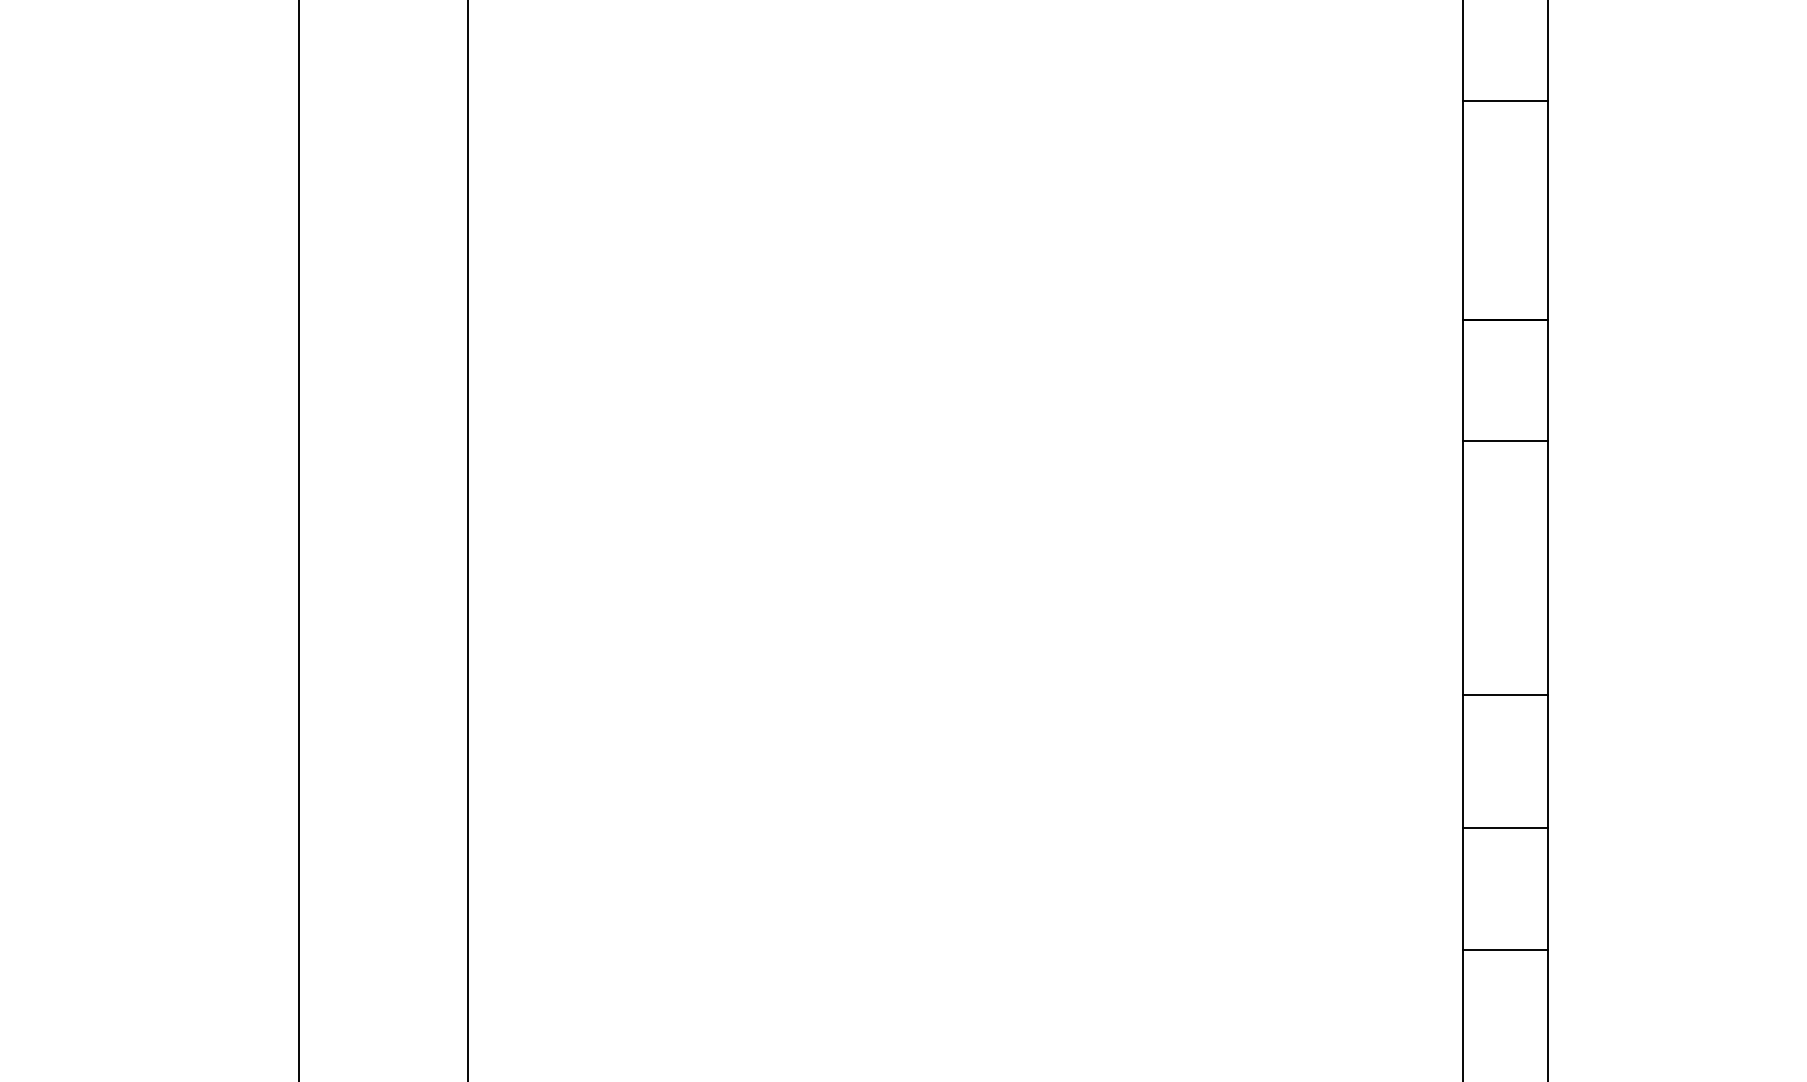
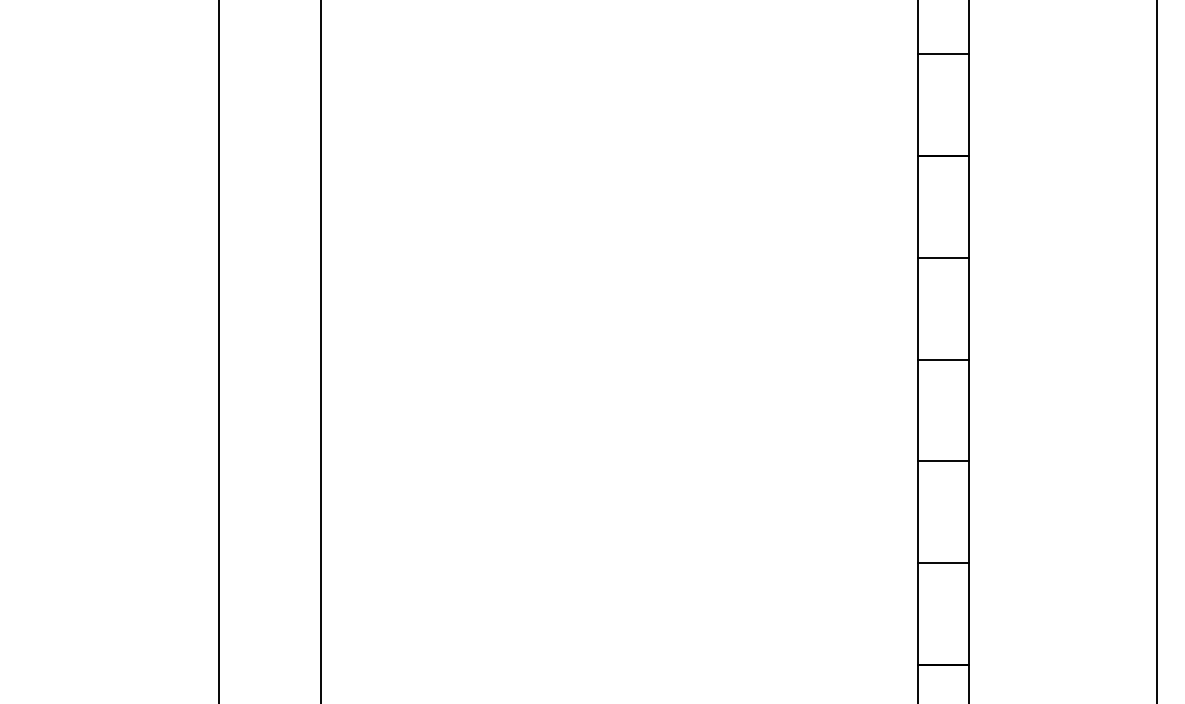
line: (1504, 101) -> (943, 54), moved
line: (1504, 440) -> (943, 257), moved
line: (1504, 695) -> (943, 359), moved
line: (1504, 951) -> (943, 563), moved

